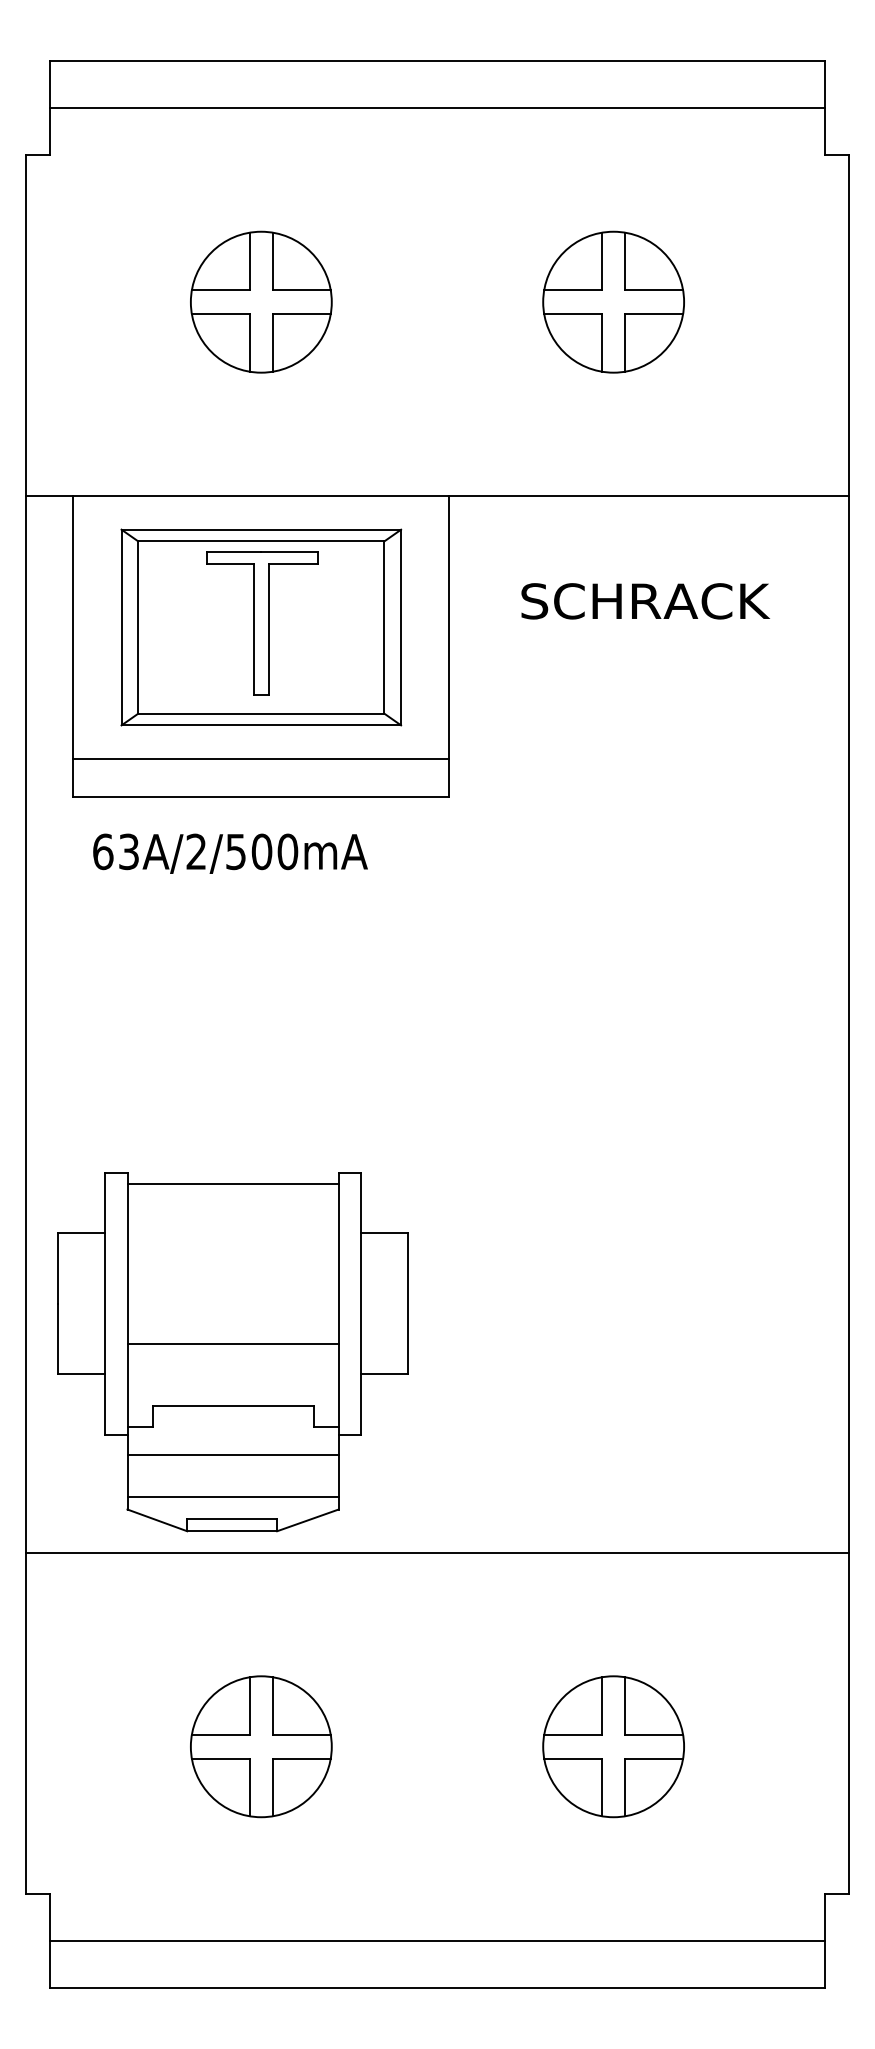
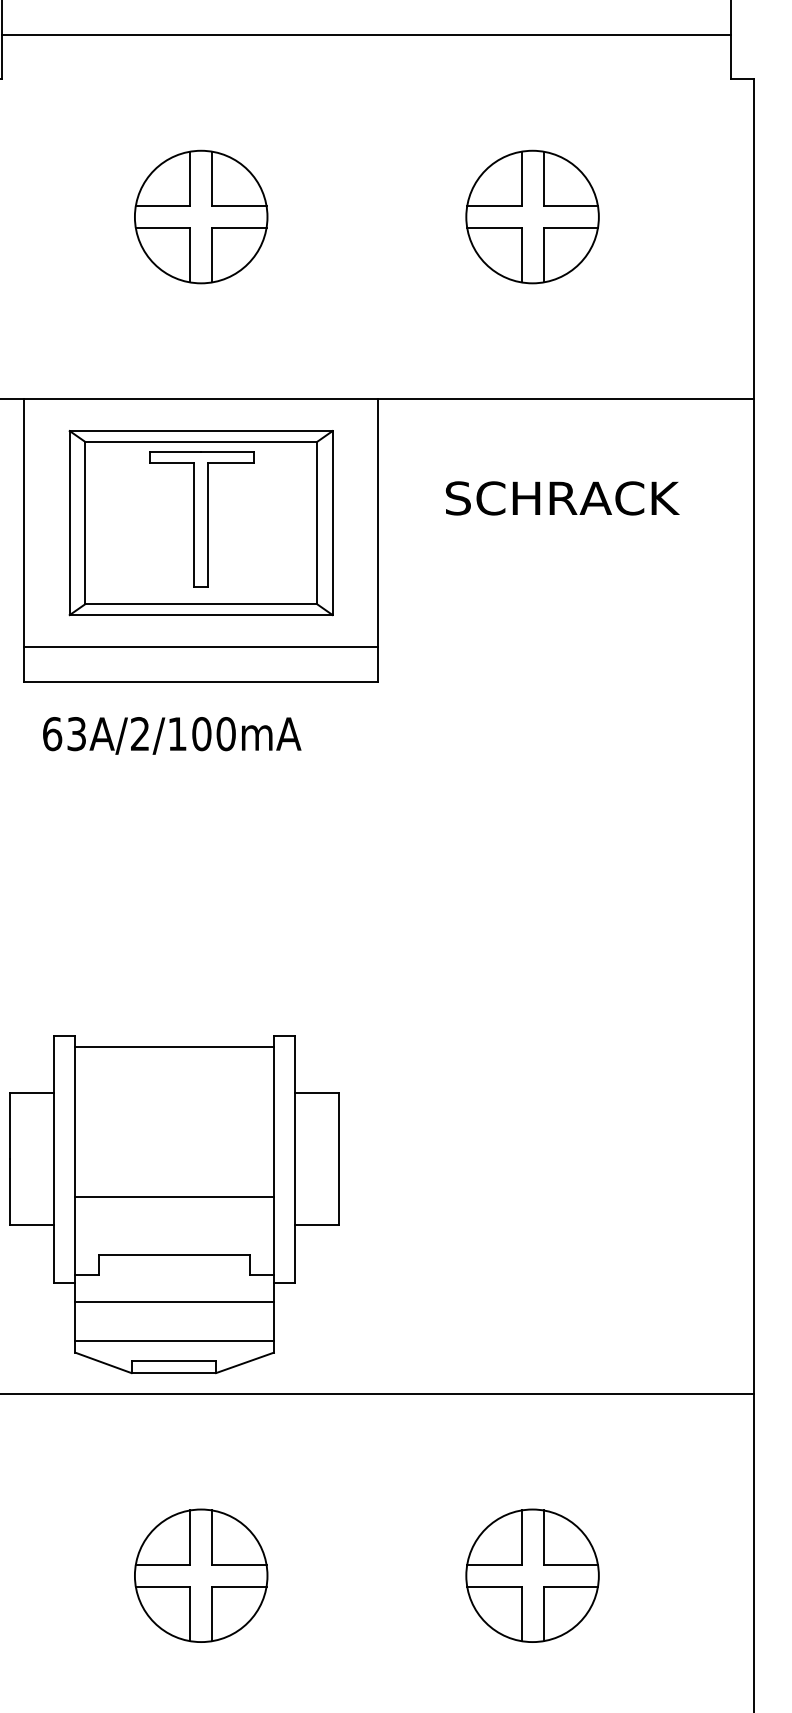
text: (235, 852) -> (176, 734), 63A/2/500mA -> 63A/2/100mA

